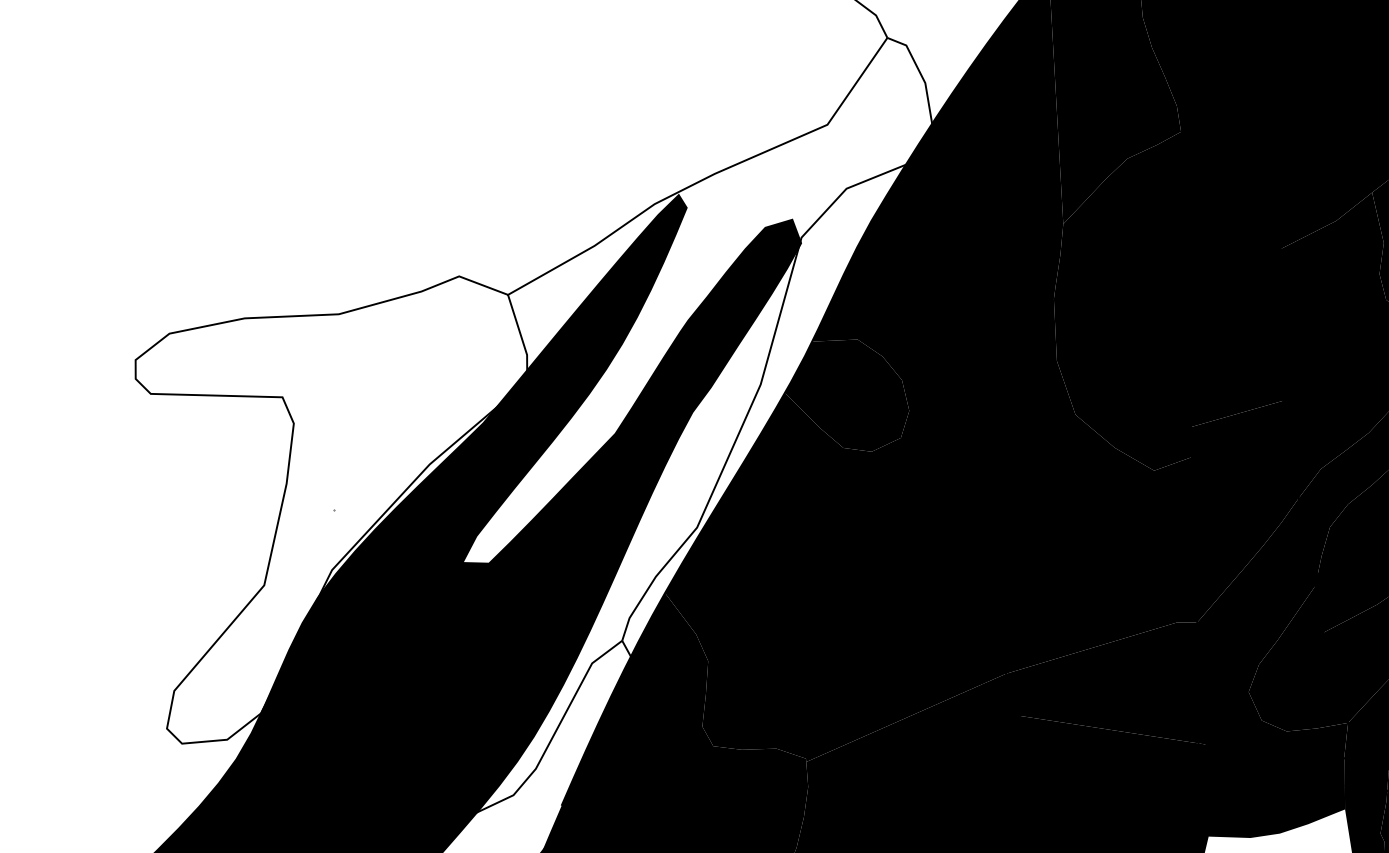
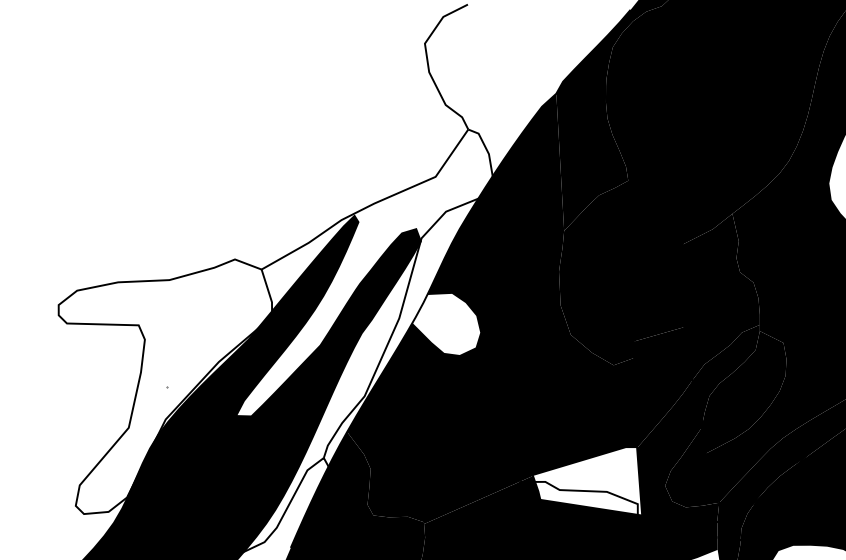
fill: (847, 395) -> (446, 324), removed
fill: (1106, 683) -> (587, 481), removed

